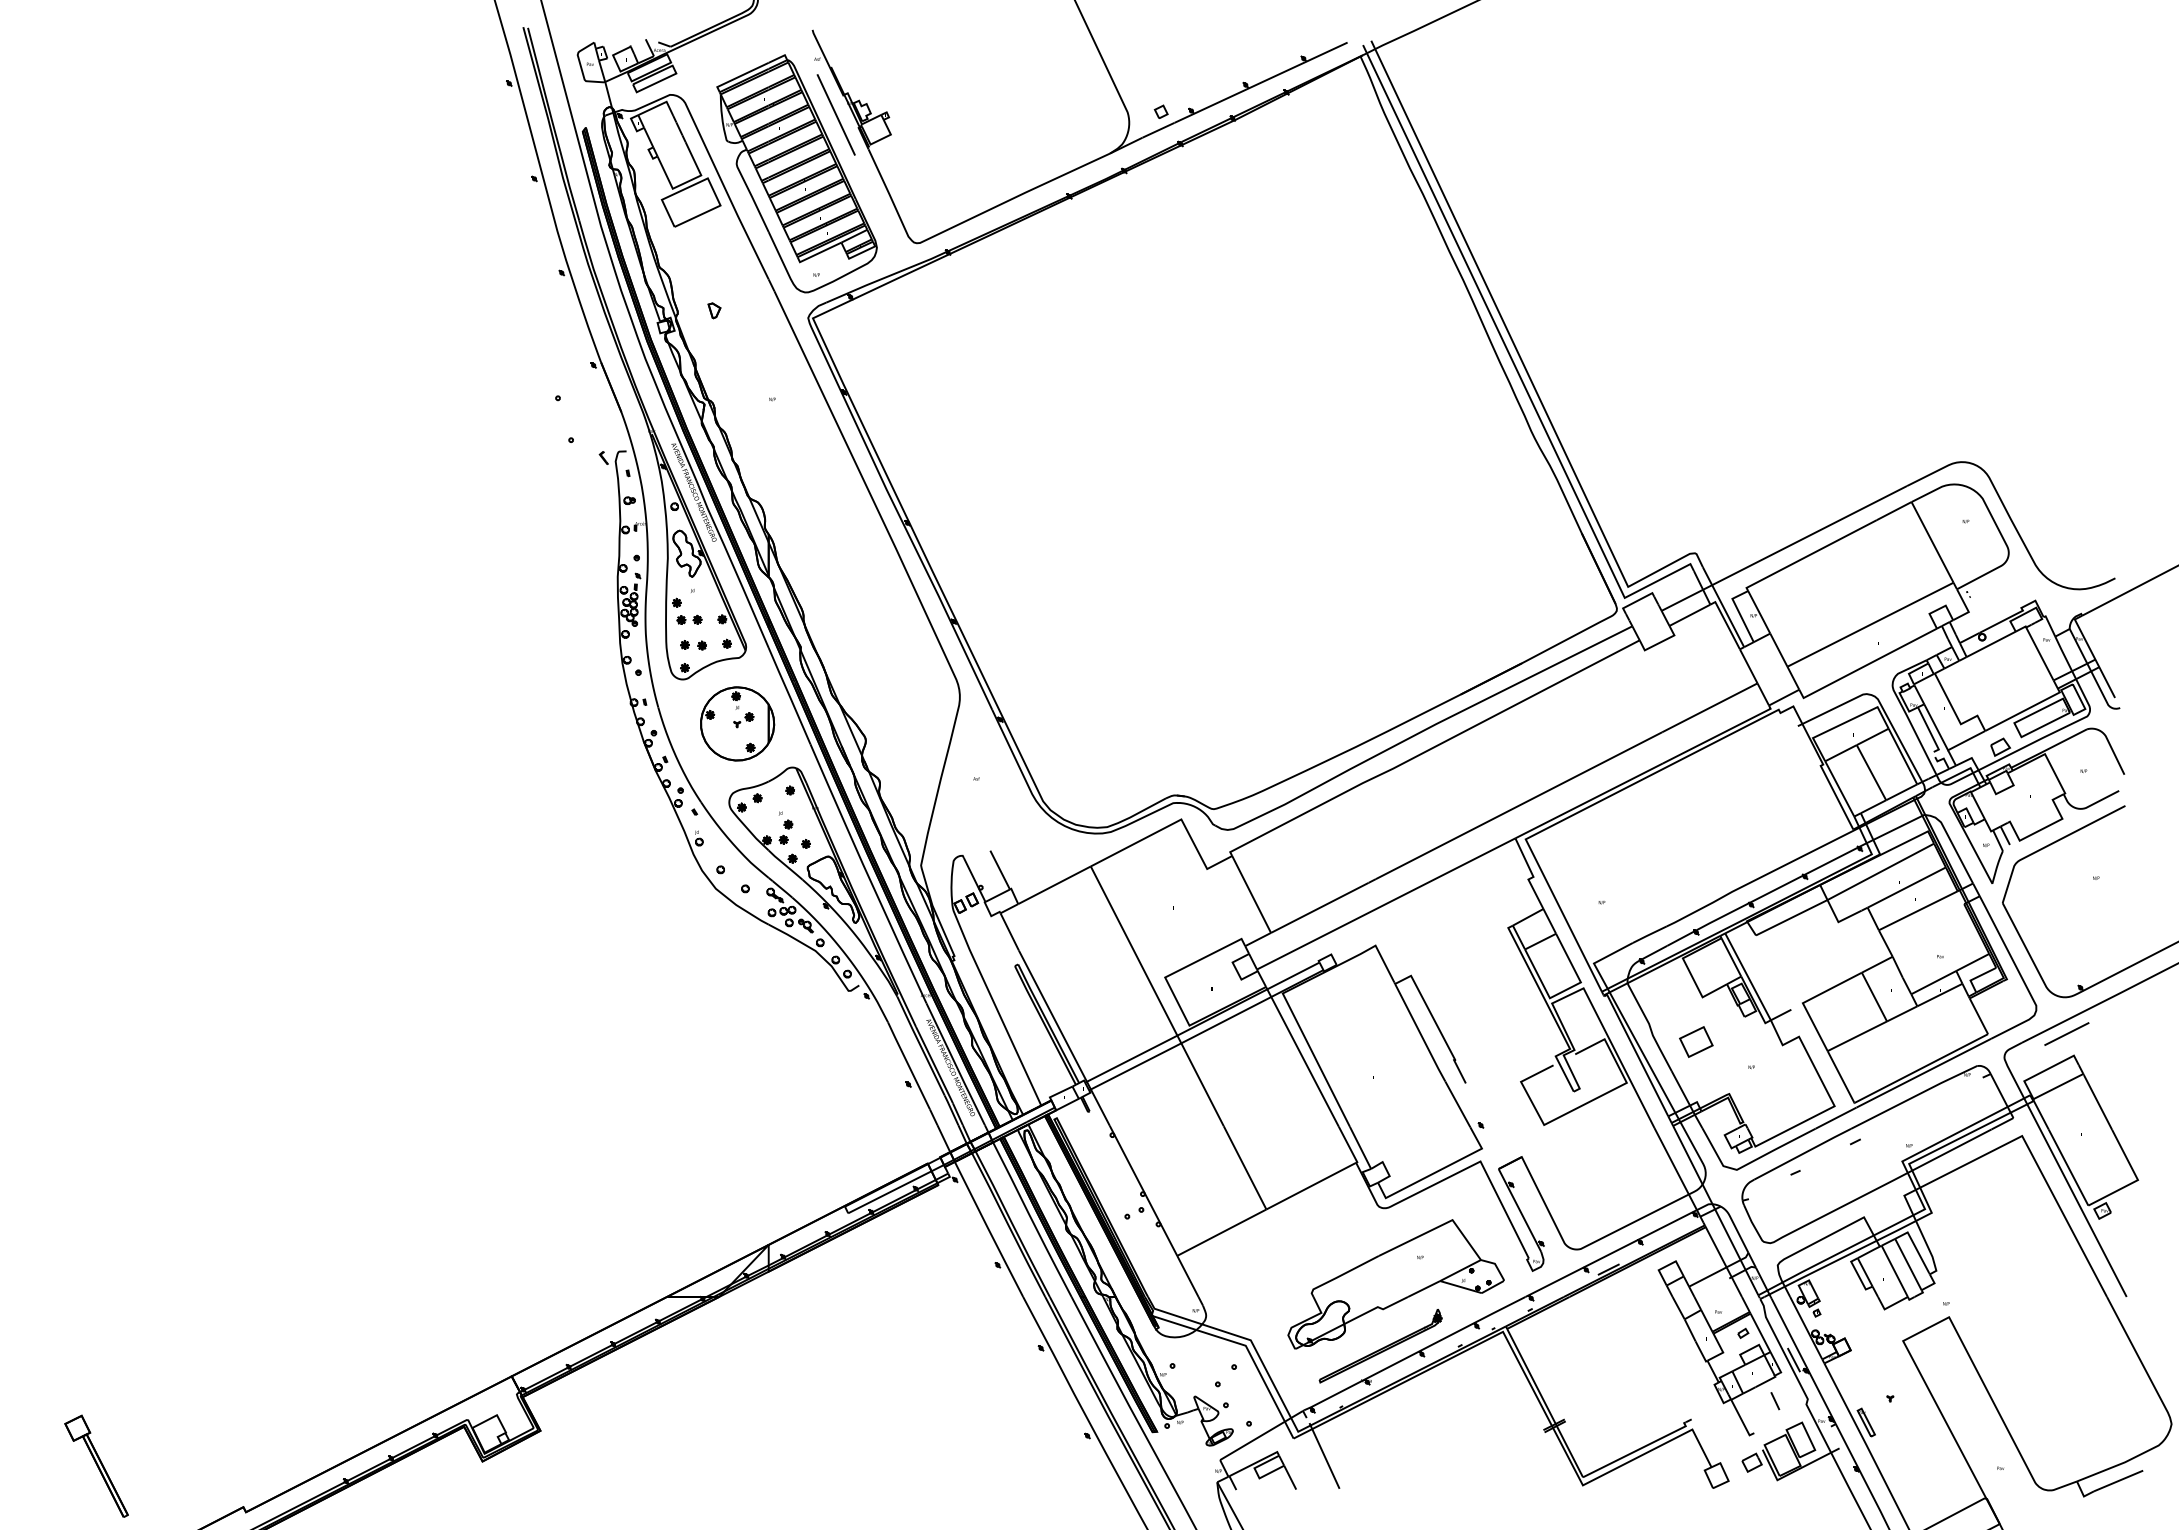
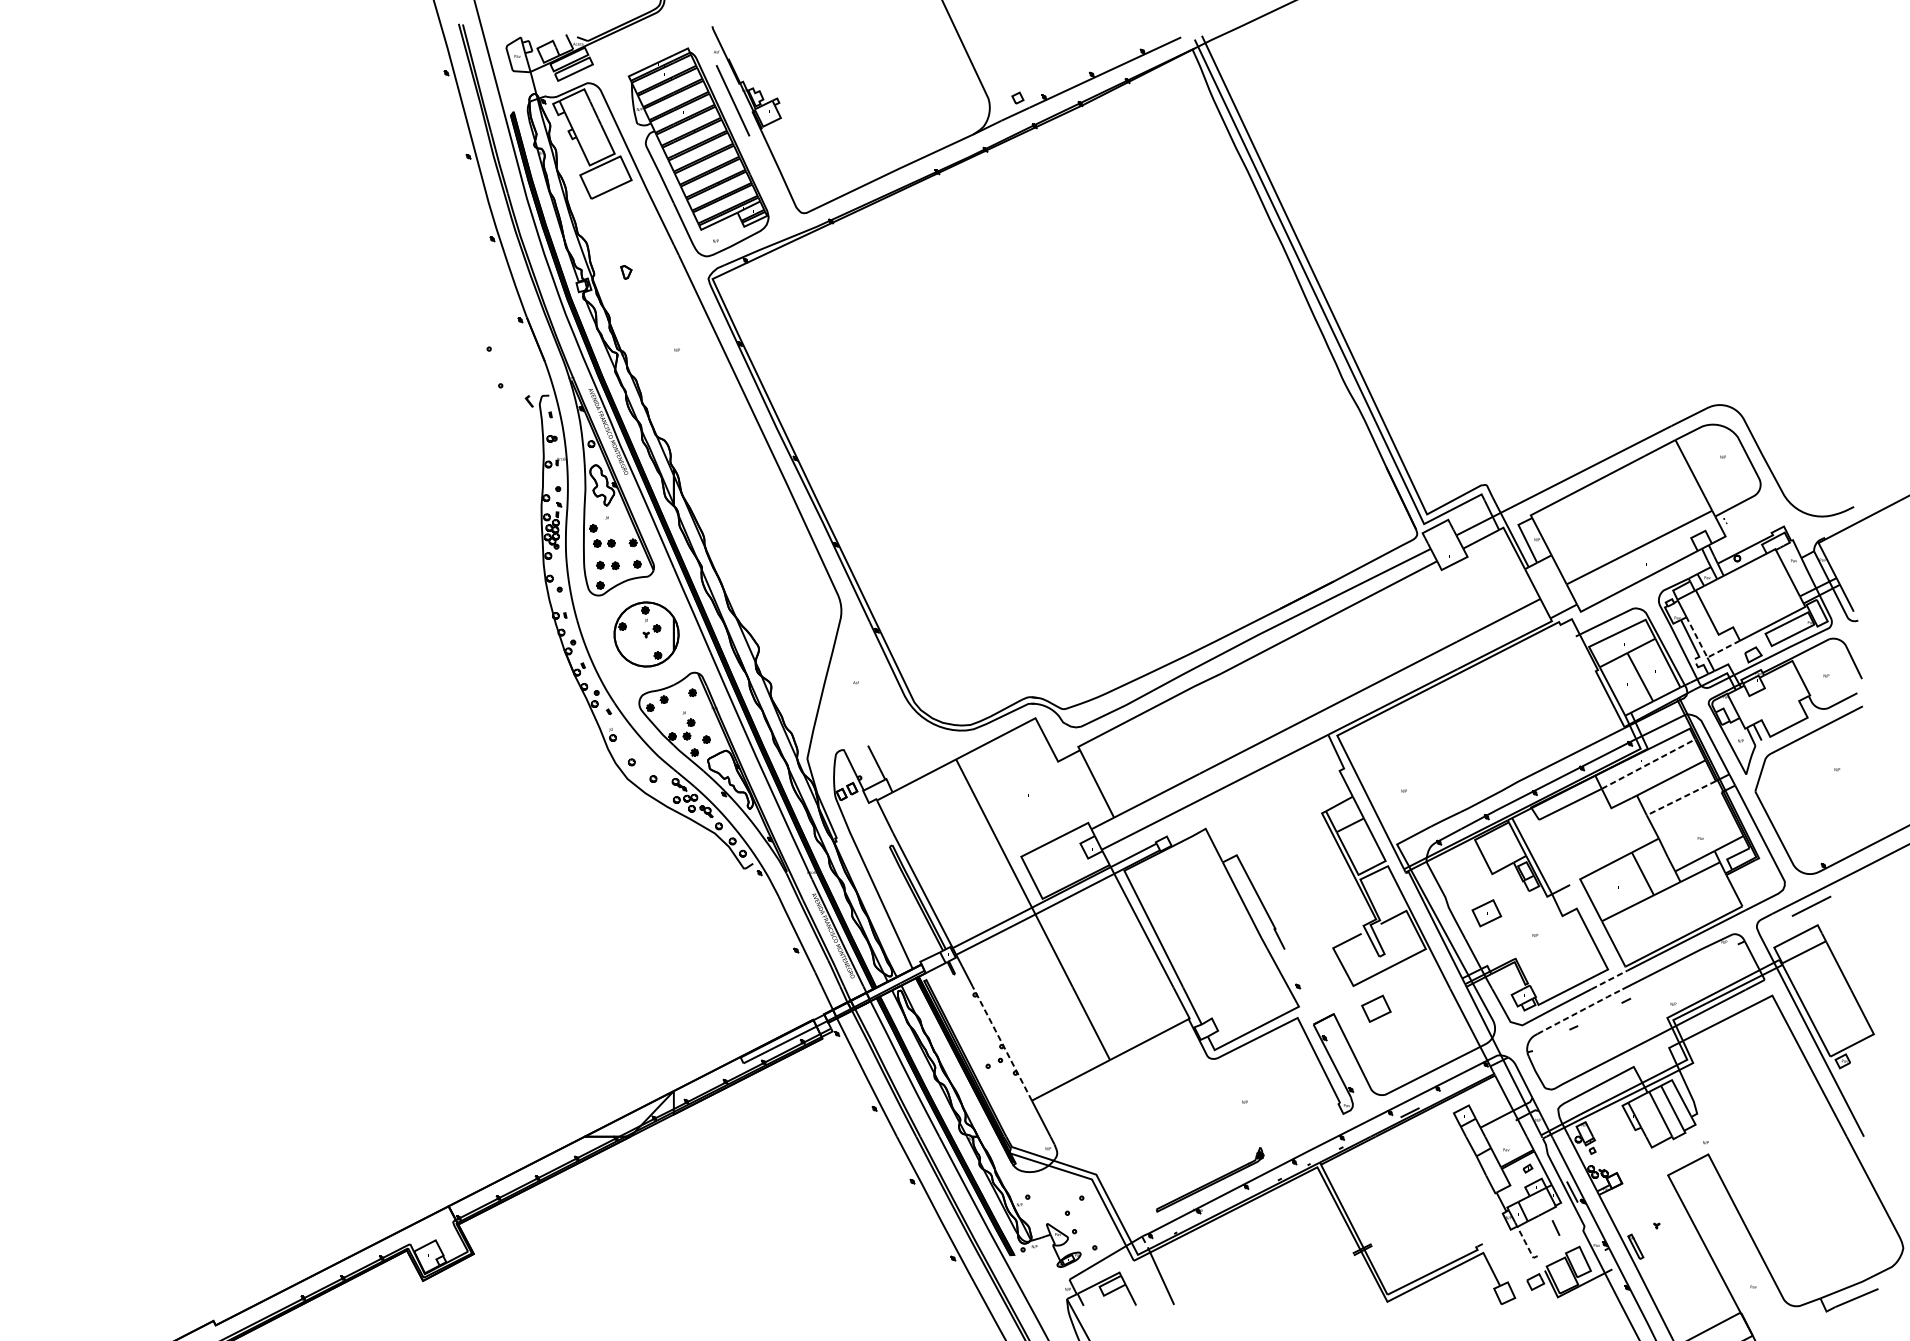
line: (1945, 745) -> (1705, 653), solid -> dashed
line: (1881, 871) -> (1649, 763), solid -> dashed
line: (1918, 910) -> (1681, 798), solid -> dashed
line: (1836, 1117) -> (1609, 979), solid -> dashed
part: (1570, 1150) -> (1376, 1008), added
line: (1803, 1153) -> (1580, 1010), solid -> dashed
line: (1143, 1190) -> (1002, 1043), solid -> dashed
part: (1395, 1284) -> (1223, 1125), removed
line: (1741, 1420) -> (1526, 1244), solid -> dashed
part: (96, 1465) -> (84, 1284), removed

